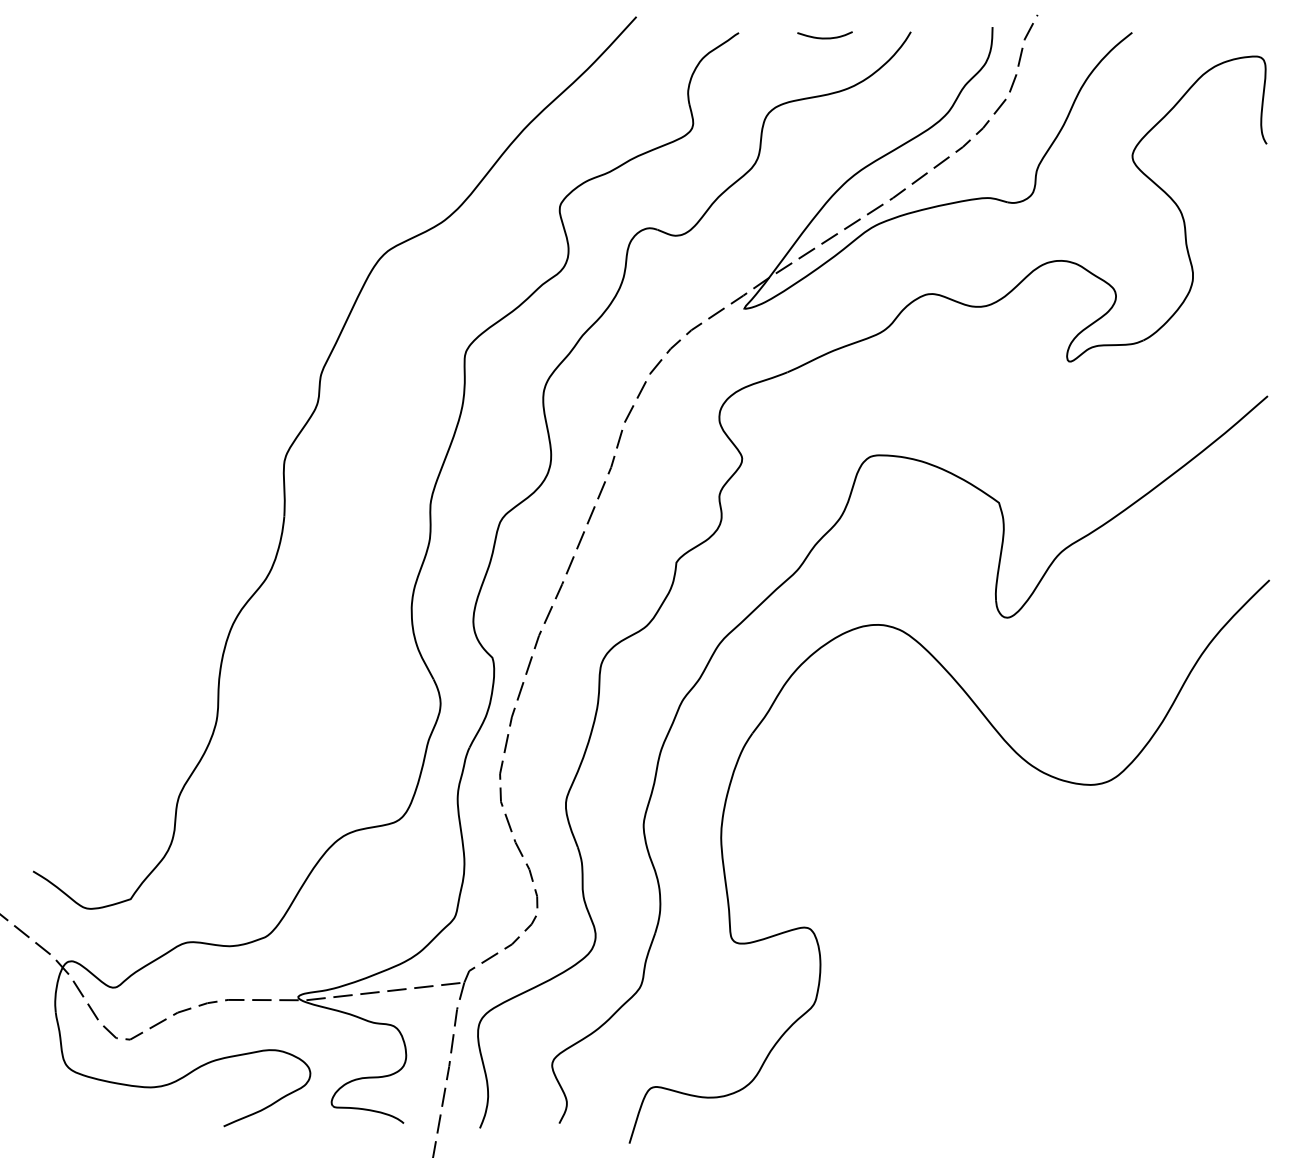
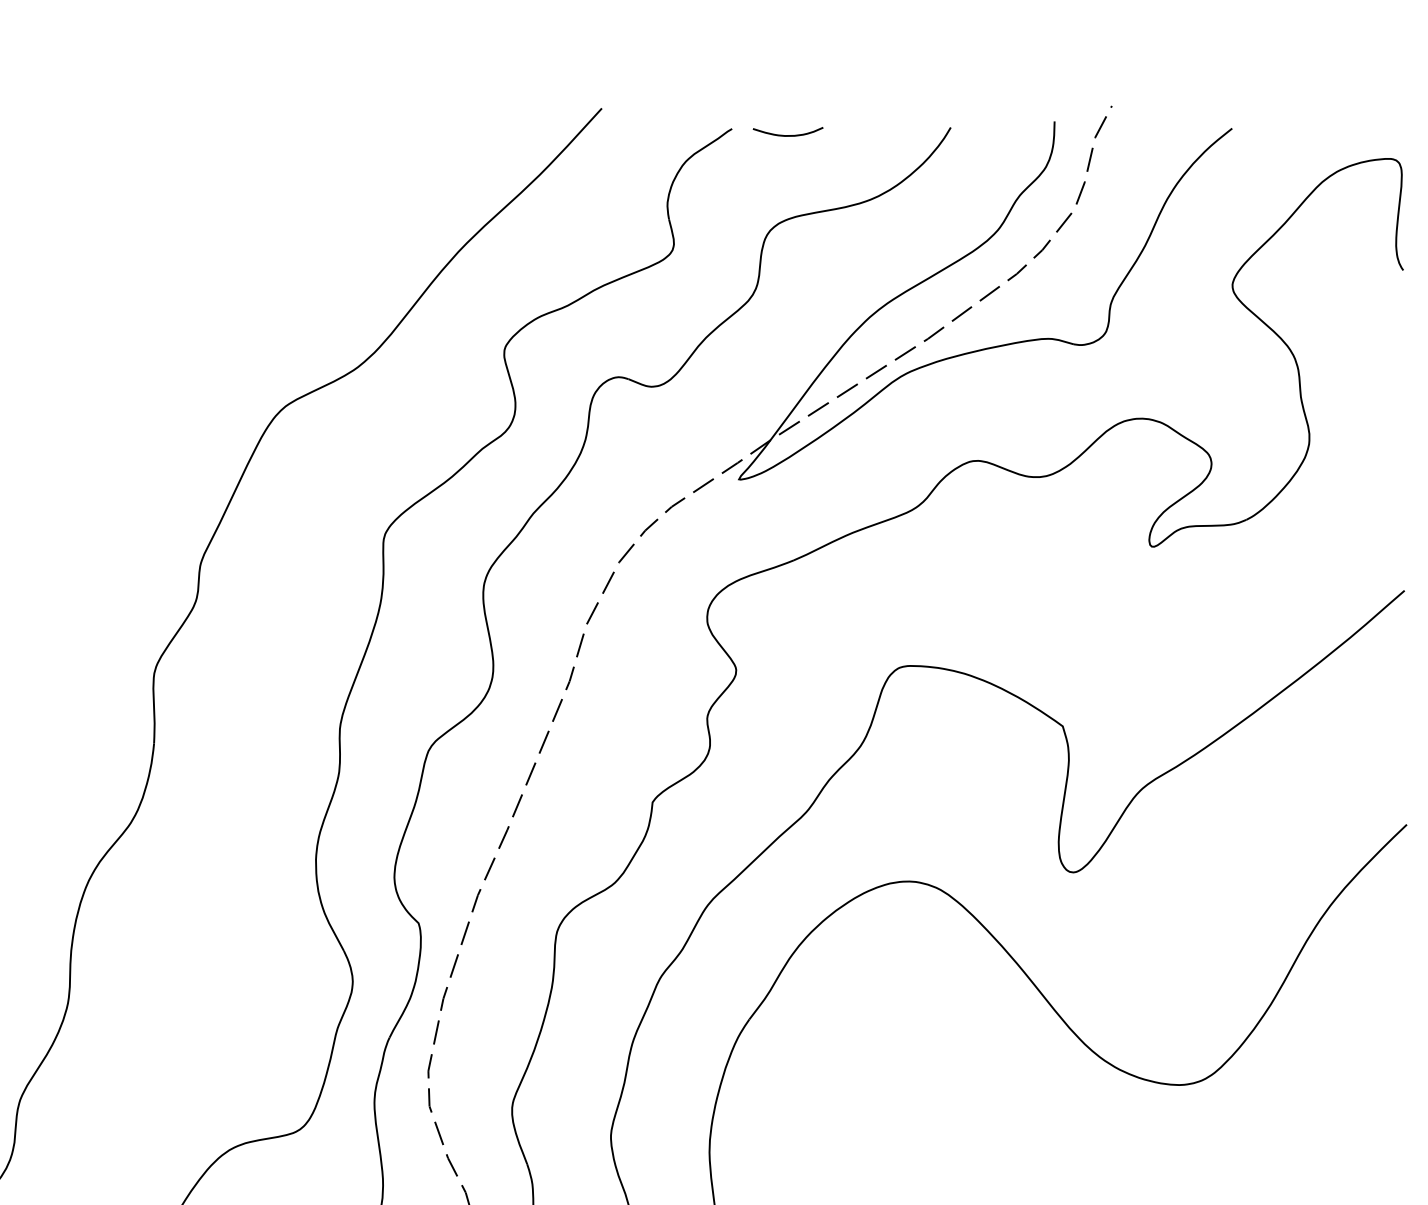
curve: (824, 37) -> (787, 134), moved

